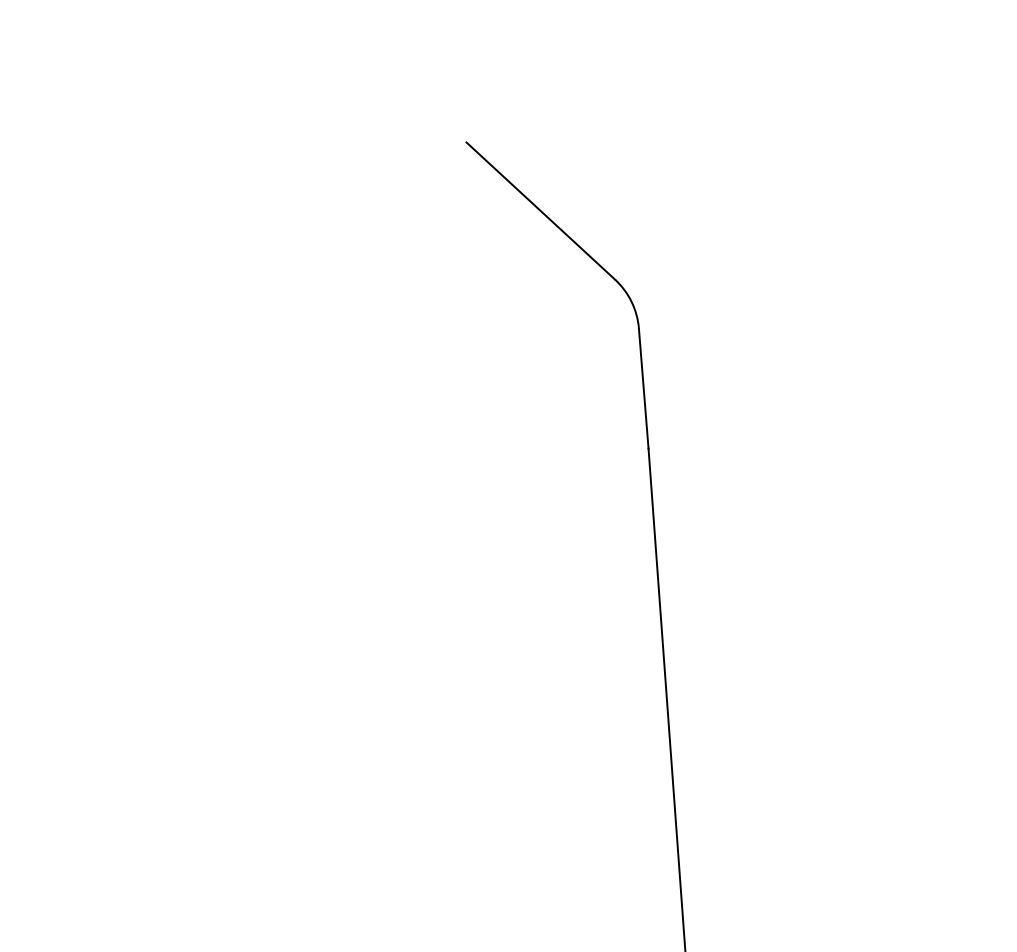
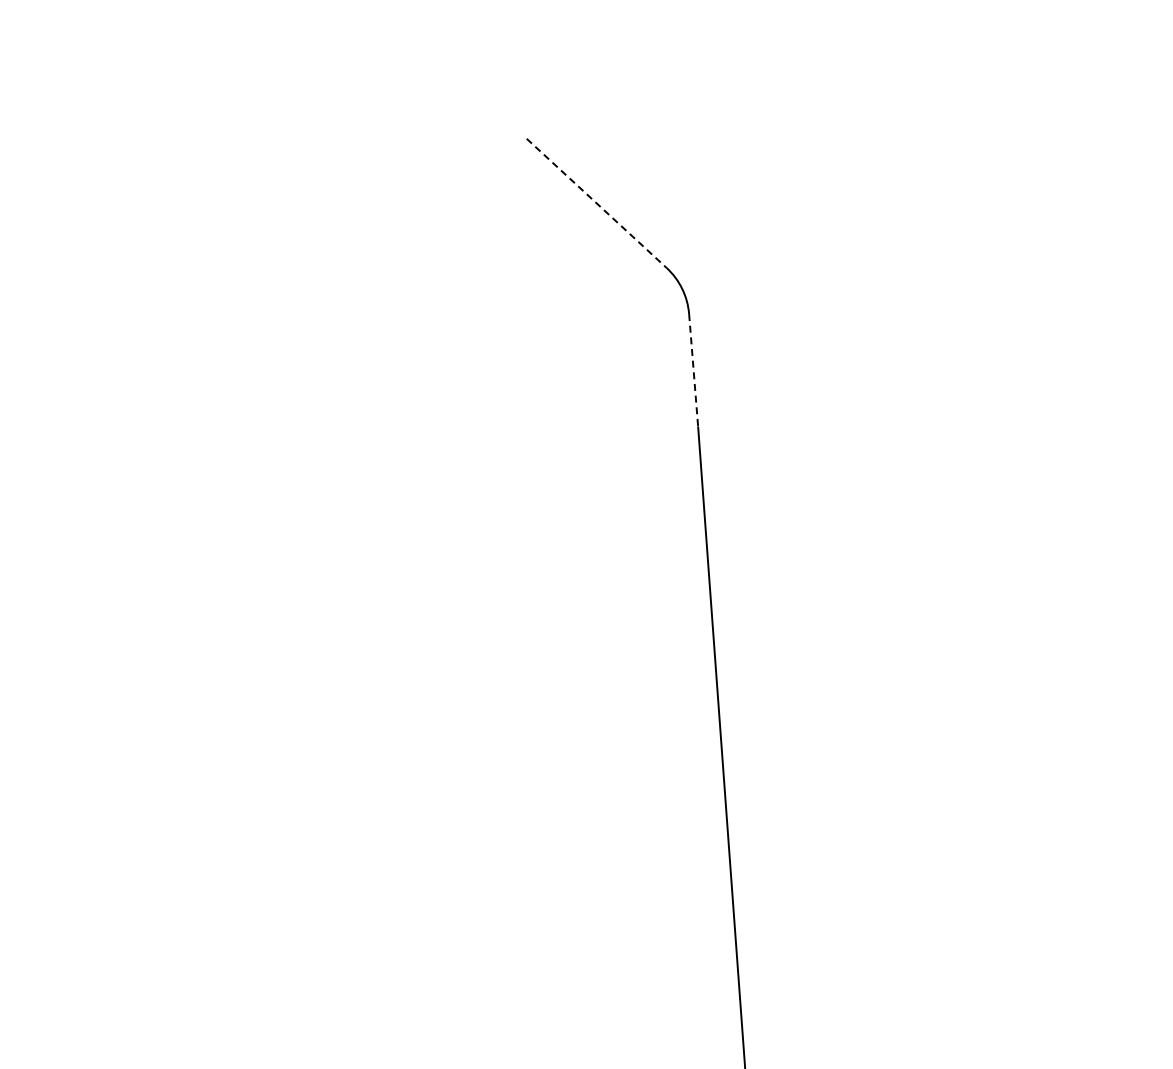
line: (541, 211) -> (597, 203), solid -> dashed
line: (643, 388) -> (693, 370), solid -> dashed

